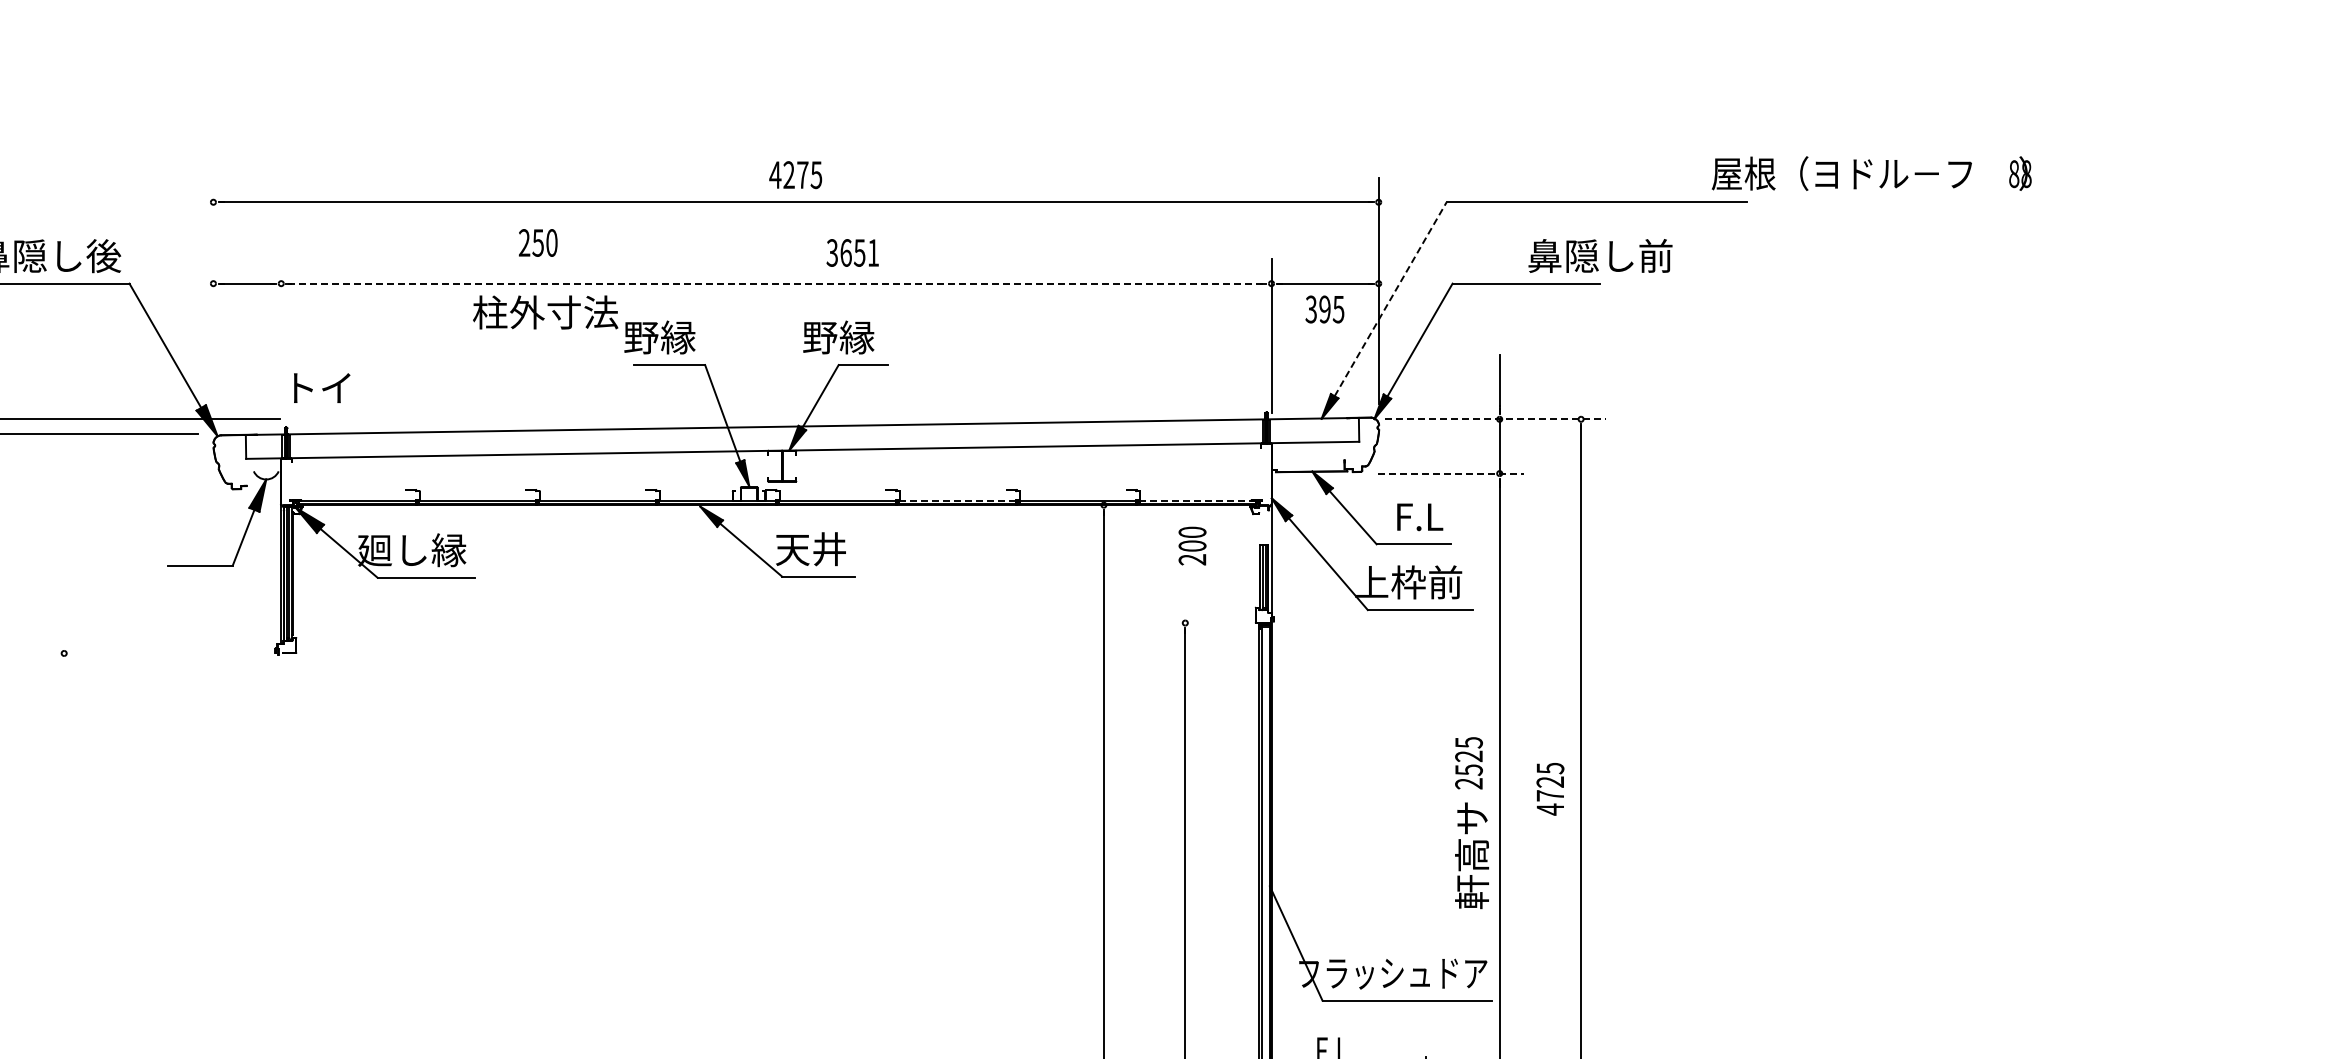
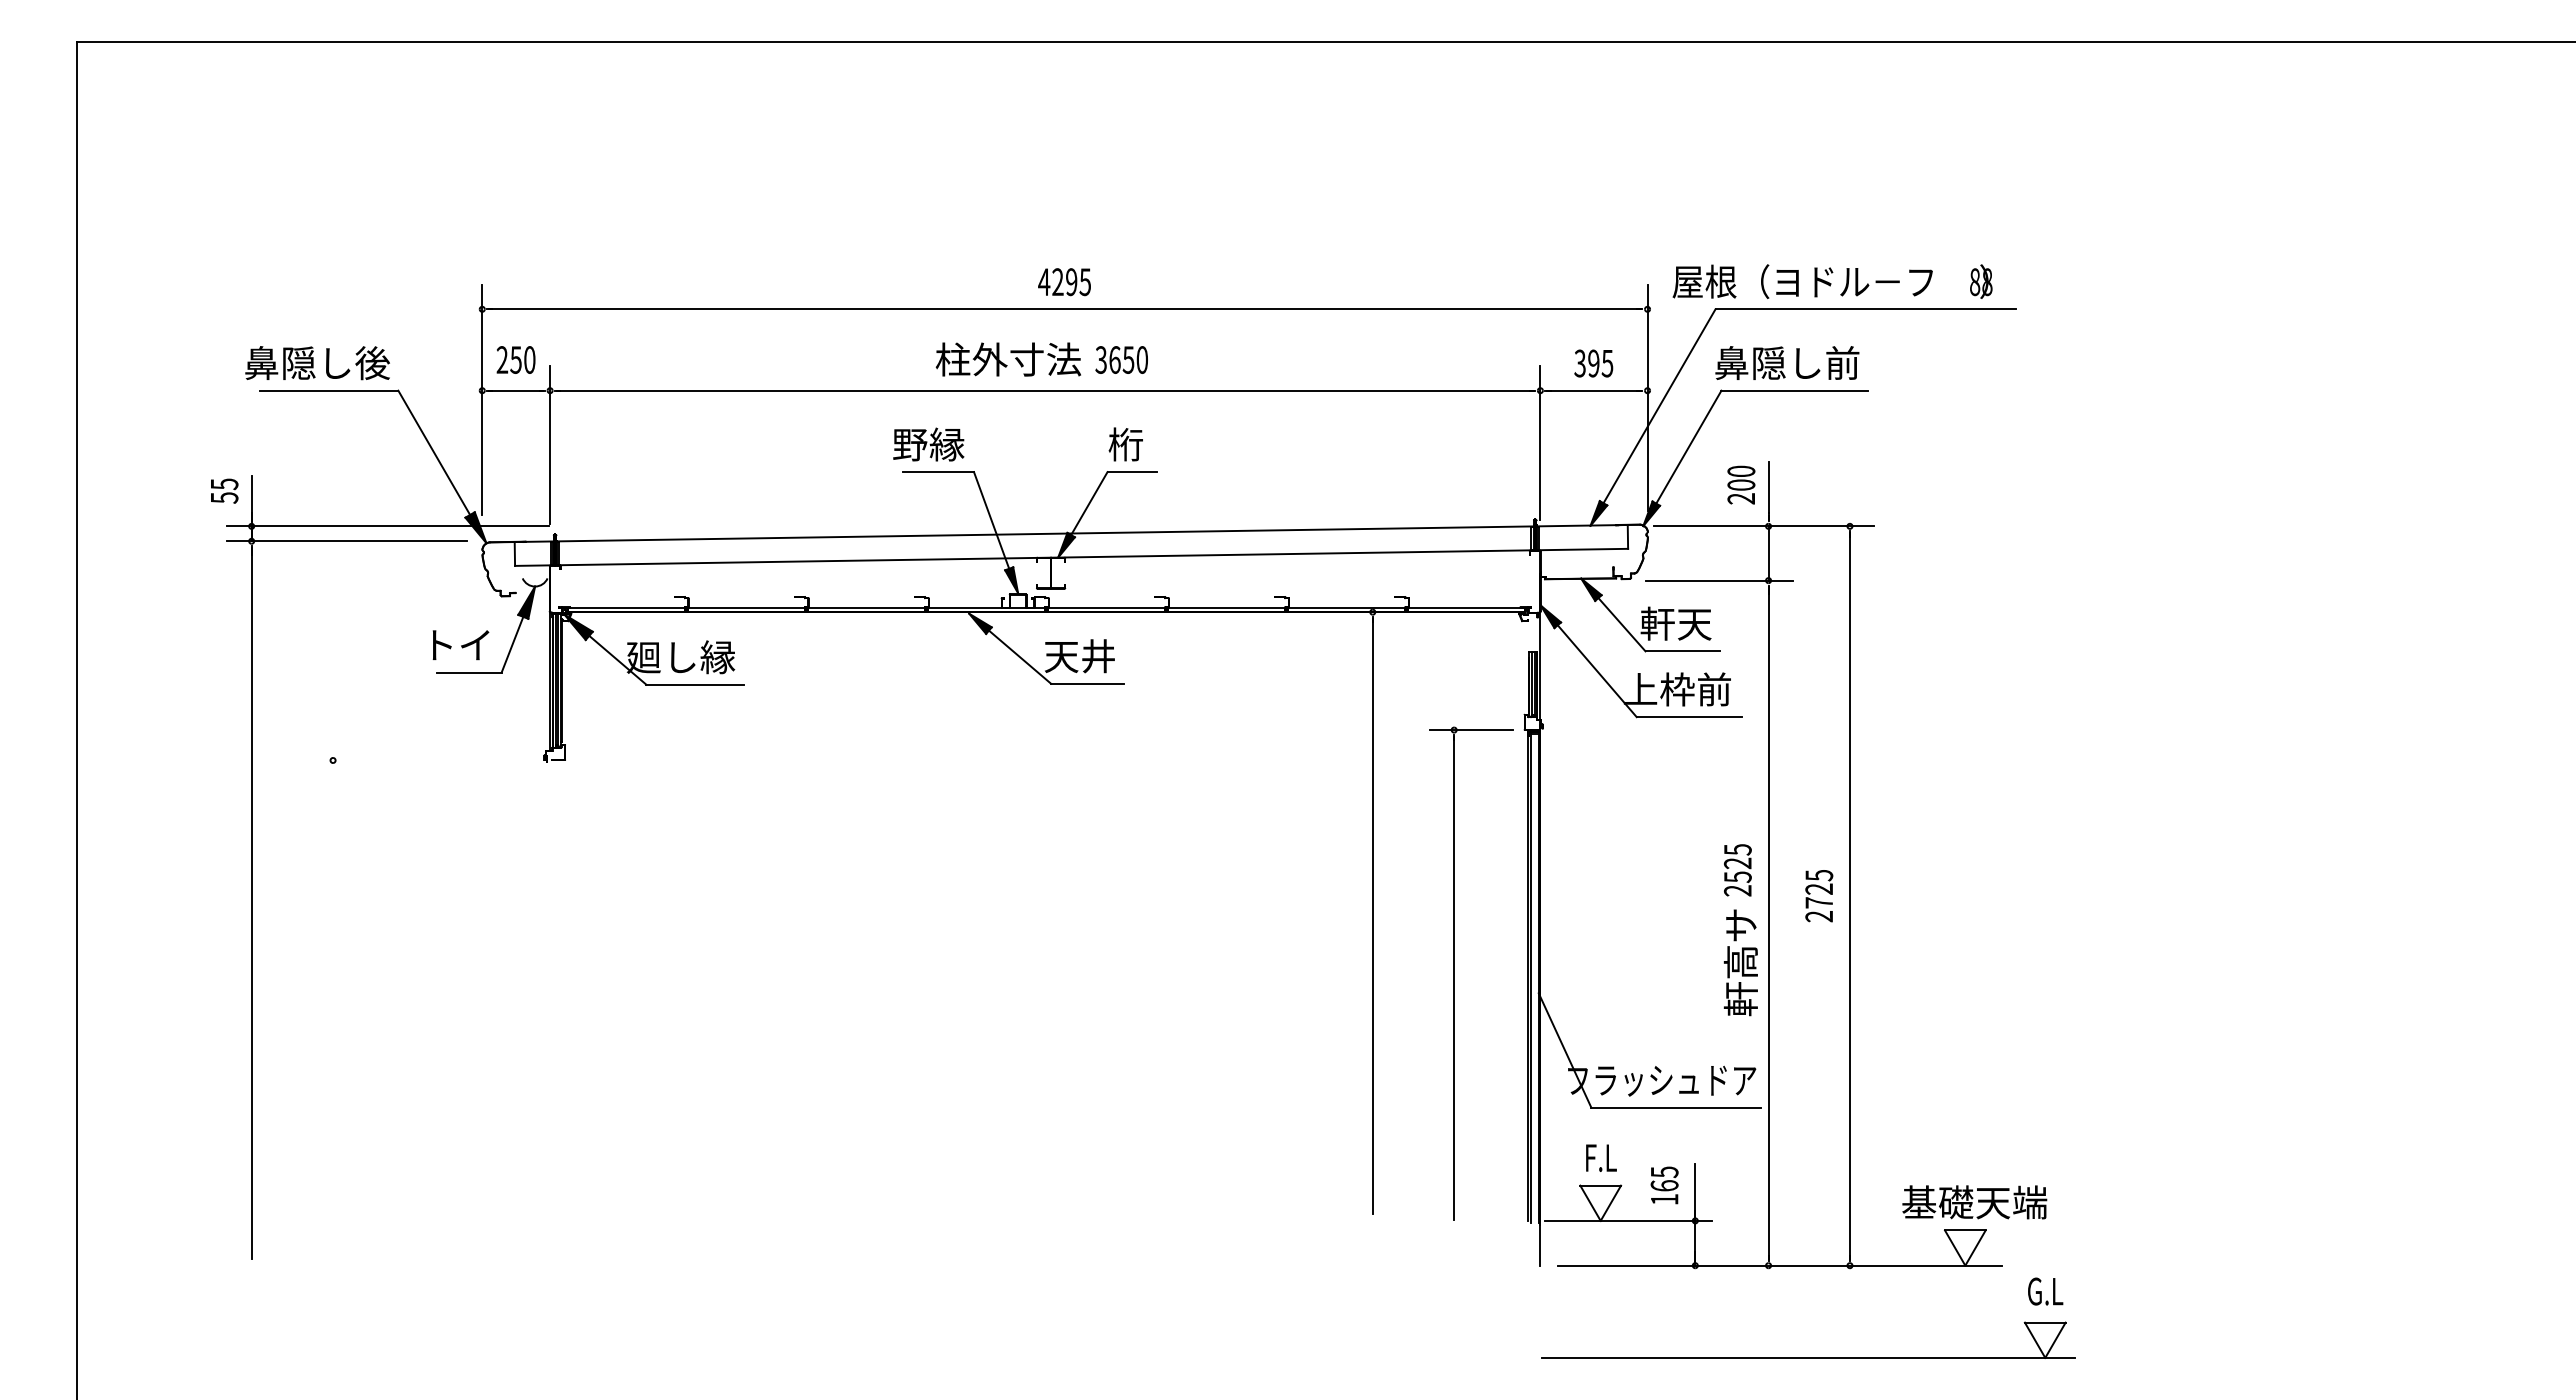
text: (1871, 173) -> (1832, 281), moved
text: (802, 175) -> (1071, 282), 4275 -> 4295
text: (537, 242) -> (515, 359), moved
text: (872, 252) -> (1141, 359), 3651 -> 3650
text: (1600, 255) -> (1787, 362), moved
line: (776, 283) -> (1045, 390), dashed -> solid
line: (213, 292) -> (482, 399), added
line: (1390, 299) -> (1659, 406), dashed -> solid
text: (1324, 309) -> (1593, 363), moved
text: (544, 312) -> (1007, 359), moved
line: (281, 337) -> (550, 444), added
text: (838, 337) -> (1107, 444), 野縁 -> 桁
text: (321, 388) -> (460, 645), moved
line: (1495, 419) -> (1764, 526), dashed -> solid
line: (1451, 473) -> (1720, 580), dashed -> solid
line: (956, 500) -> (1225, 607), dashed -> solid
line: (1196, 500) -> (1465, 607), dashed -> solid
text: (1407, 516) -> (1676, 623), F.L -> 軒天
text: (1192, 545) -> (1741, 484), moved
line: (1201, 623) -> (1470, 730), added
text: (1549, 809) -> (1818, 916), 4725 -> 2725

